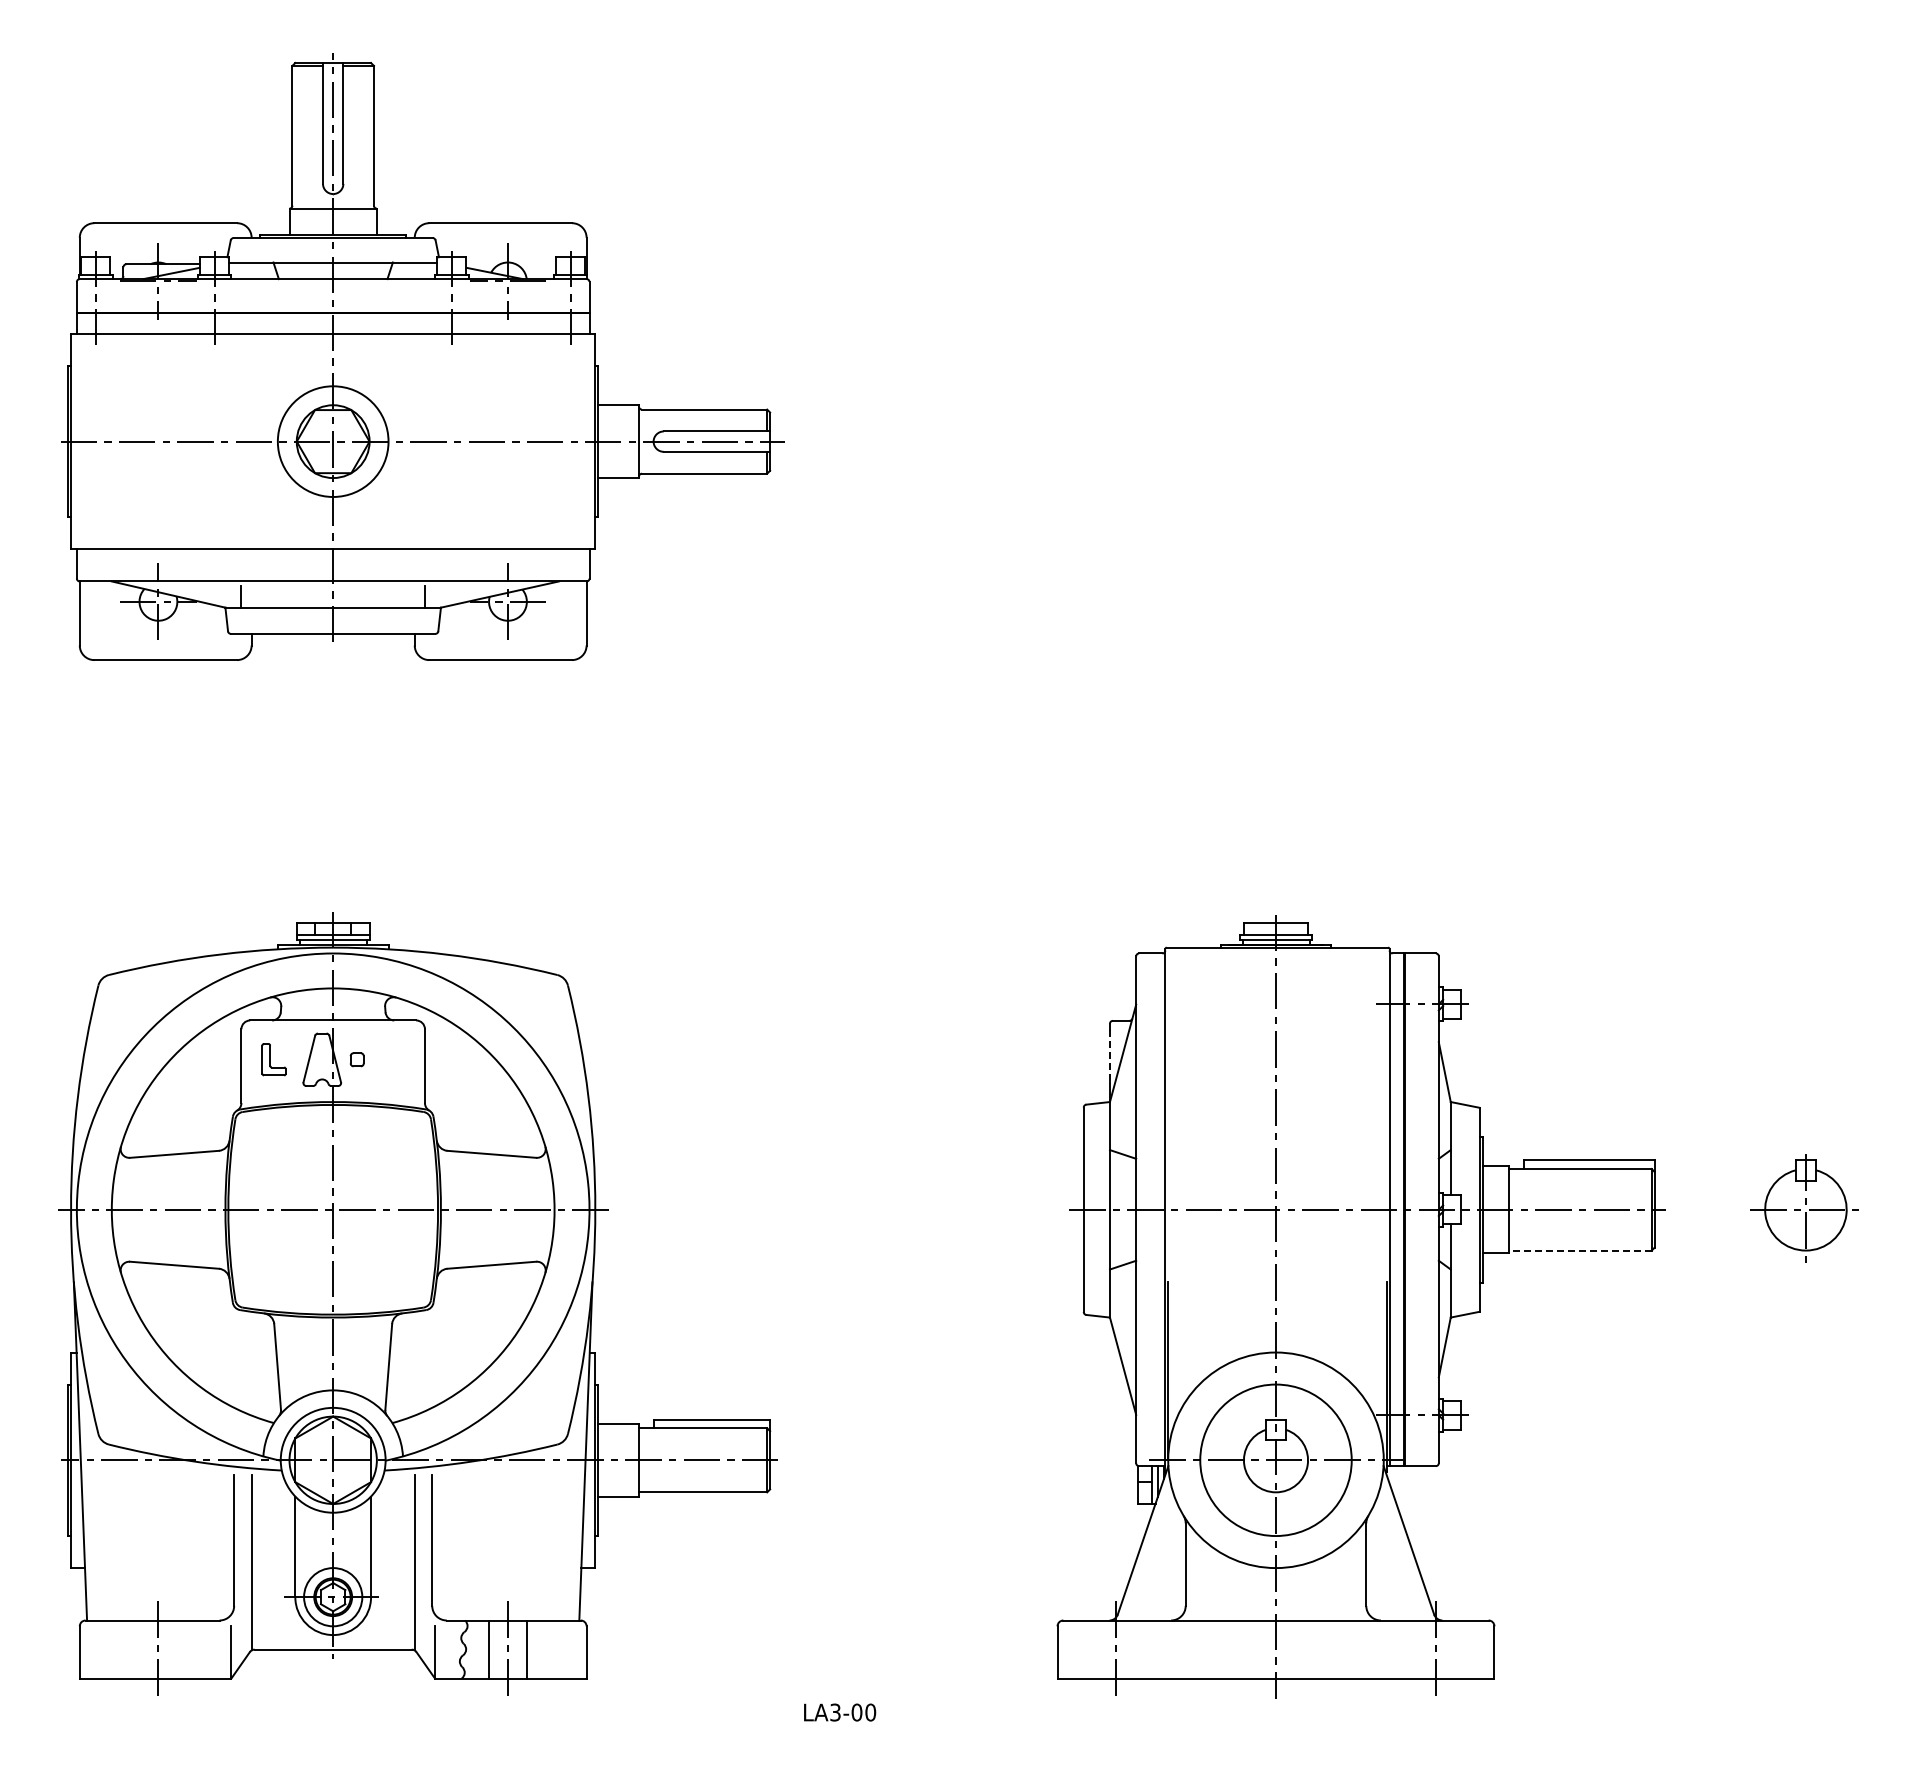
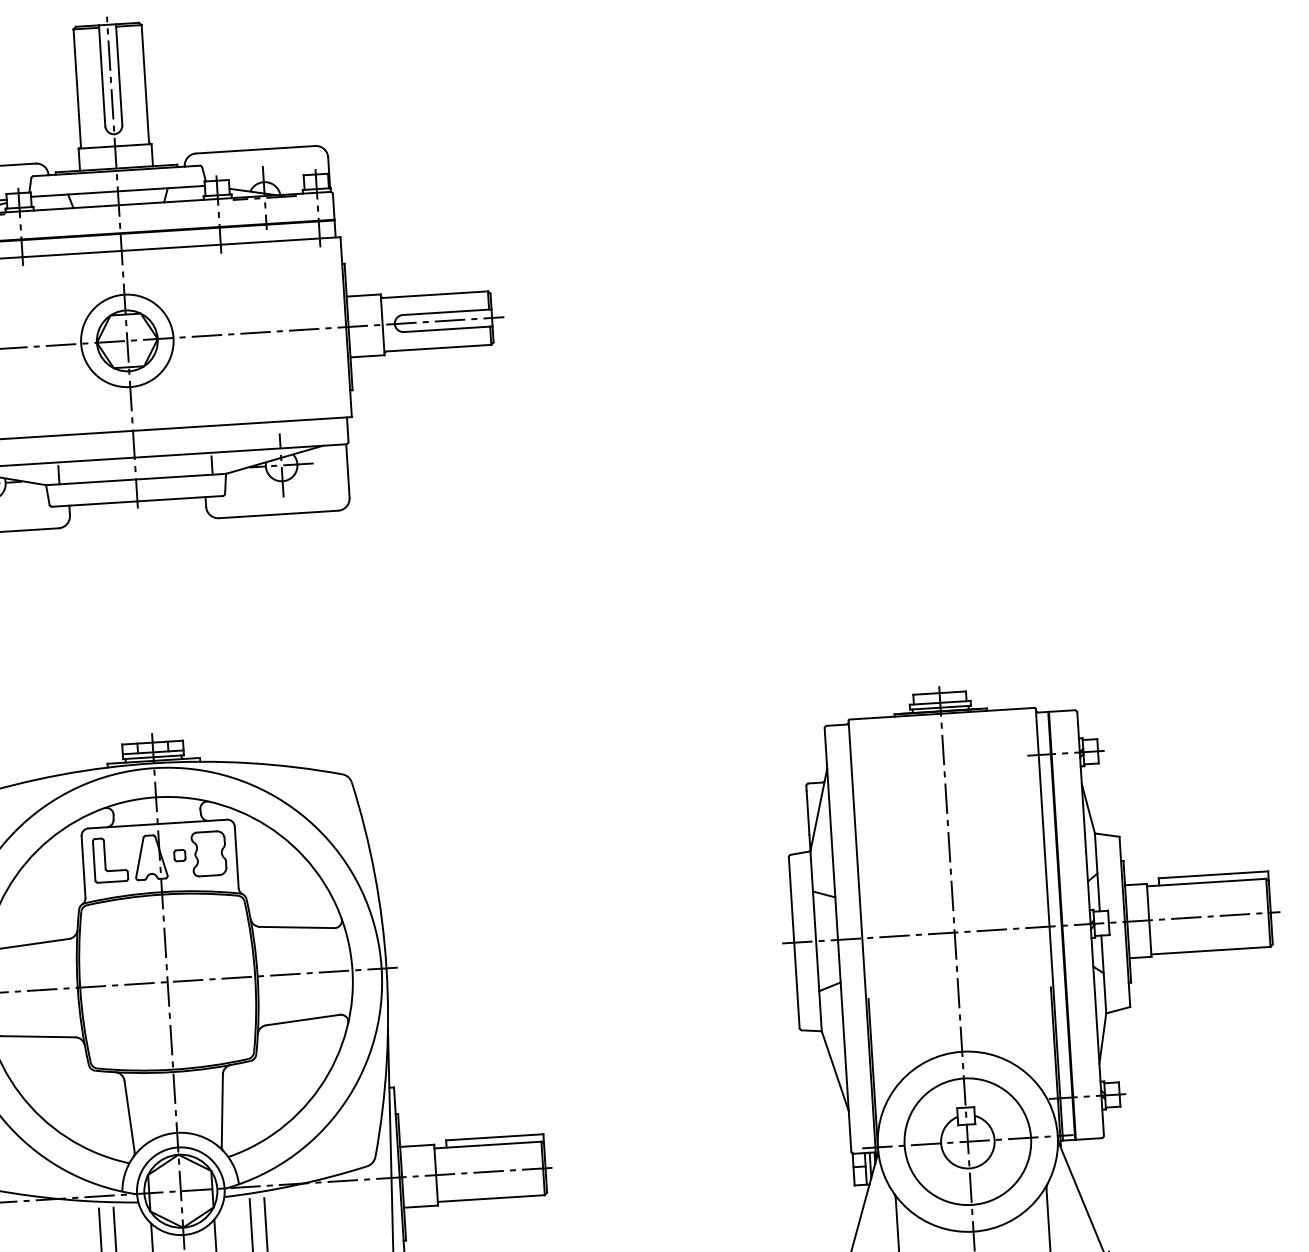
line: (1109, 1056) -> (807, 813), dashed -> solid
part: (273, 1059) -> (109, 859), size x1.67
part: (391, 1059) -> (208, 853), added
line: (1579, 1250) -> (1210, 950), dashed -> solid

